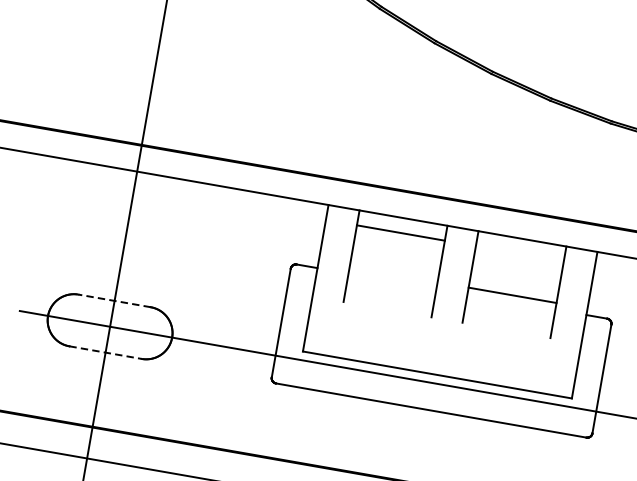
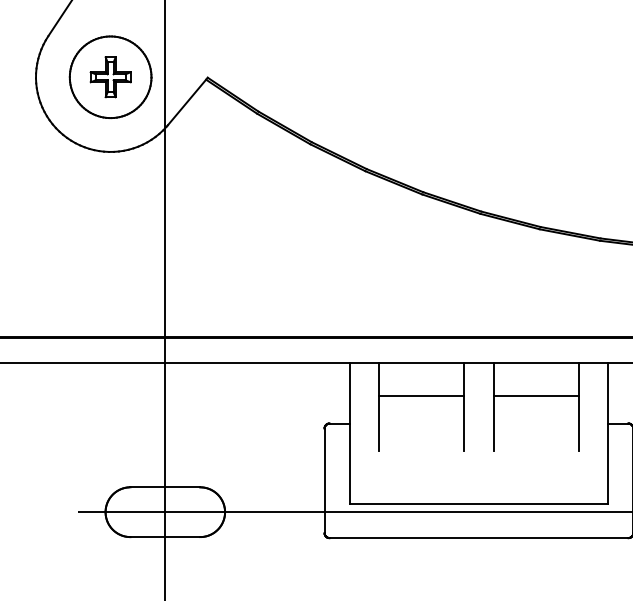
line: (400, 233) -> (421, 396), moved
line: (511, 295) -> (535, 396), moved
line: (114, 301) -> (165, 487), dashed -> solid
line: (105, 353) -> (165, 537), dashed -> solid

